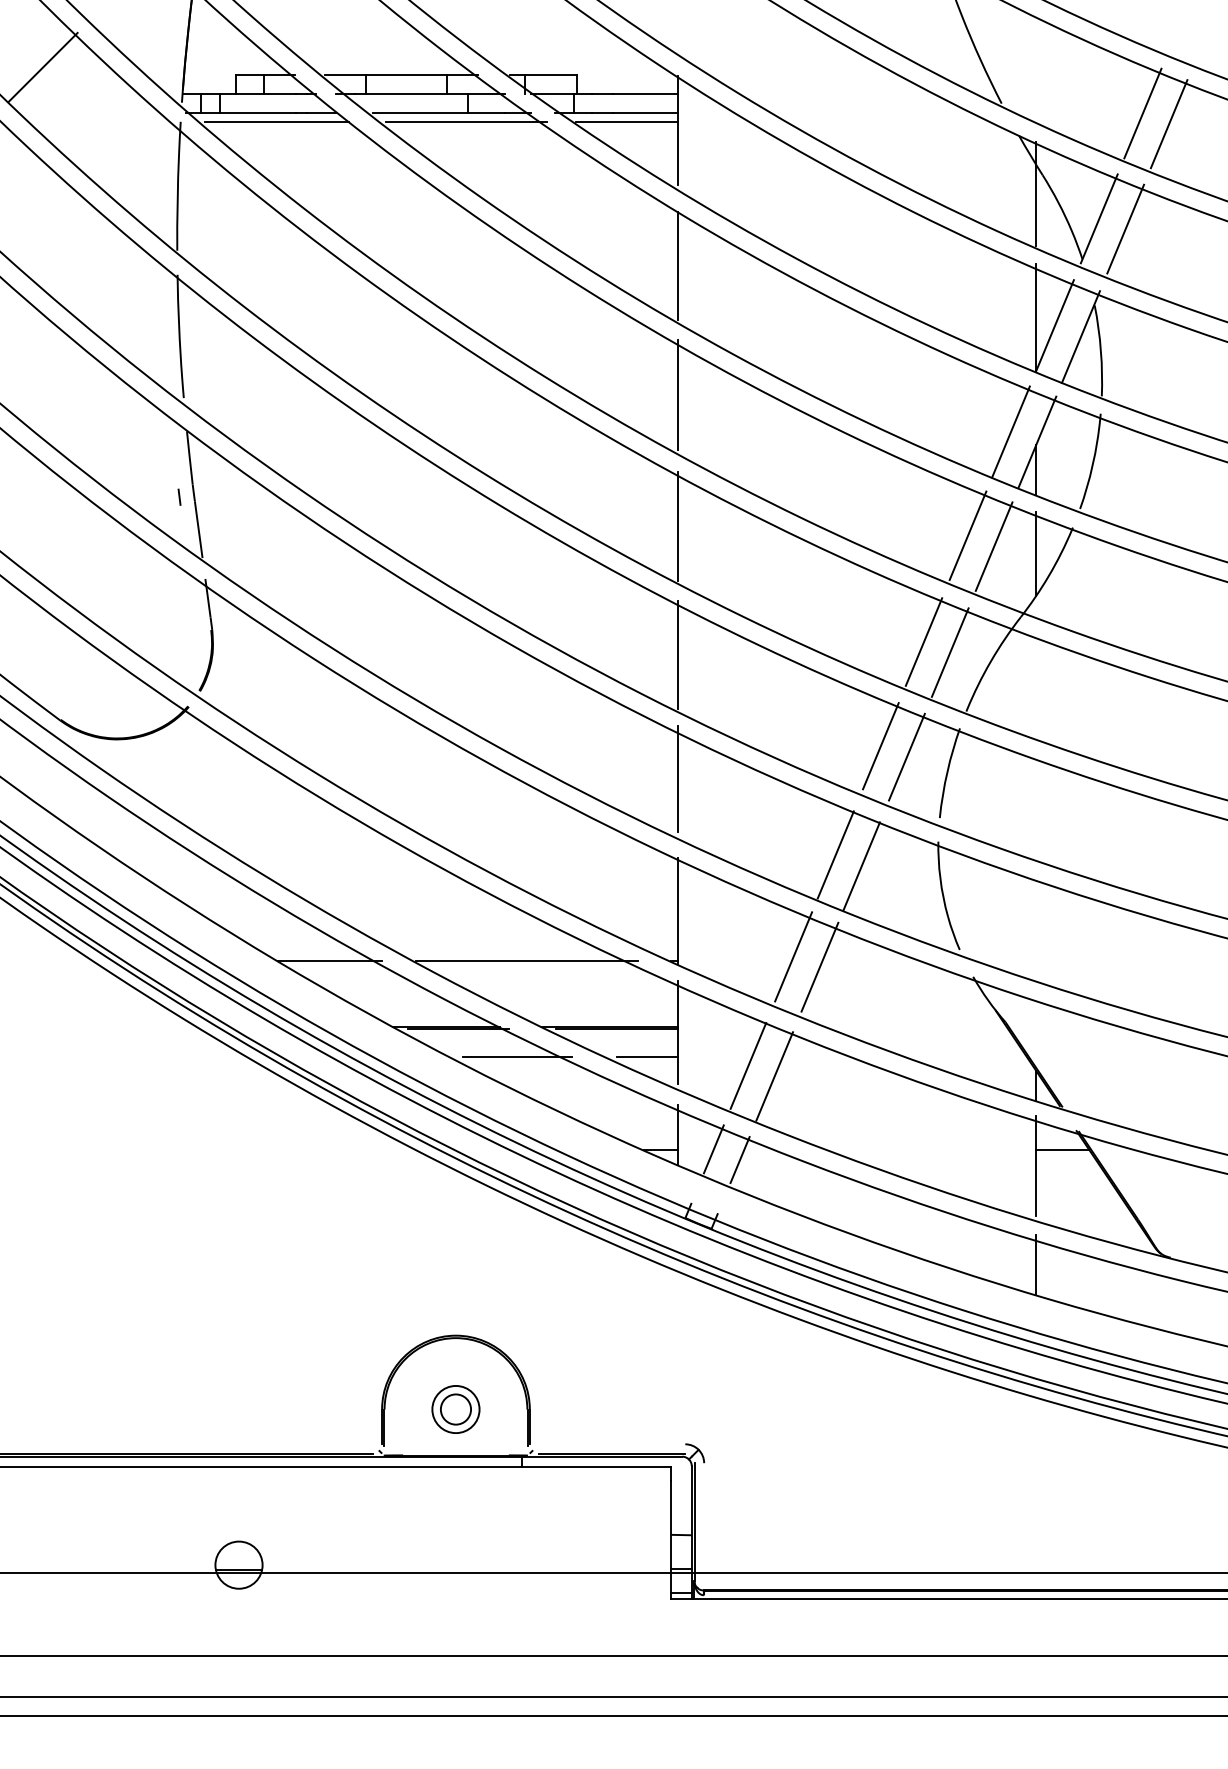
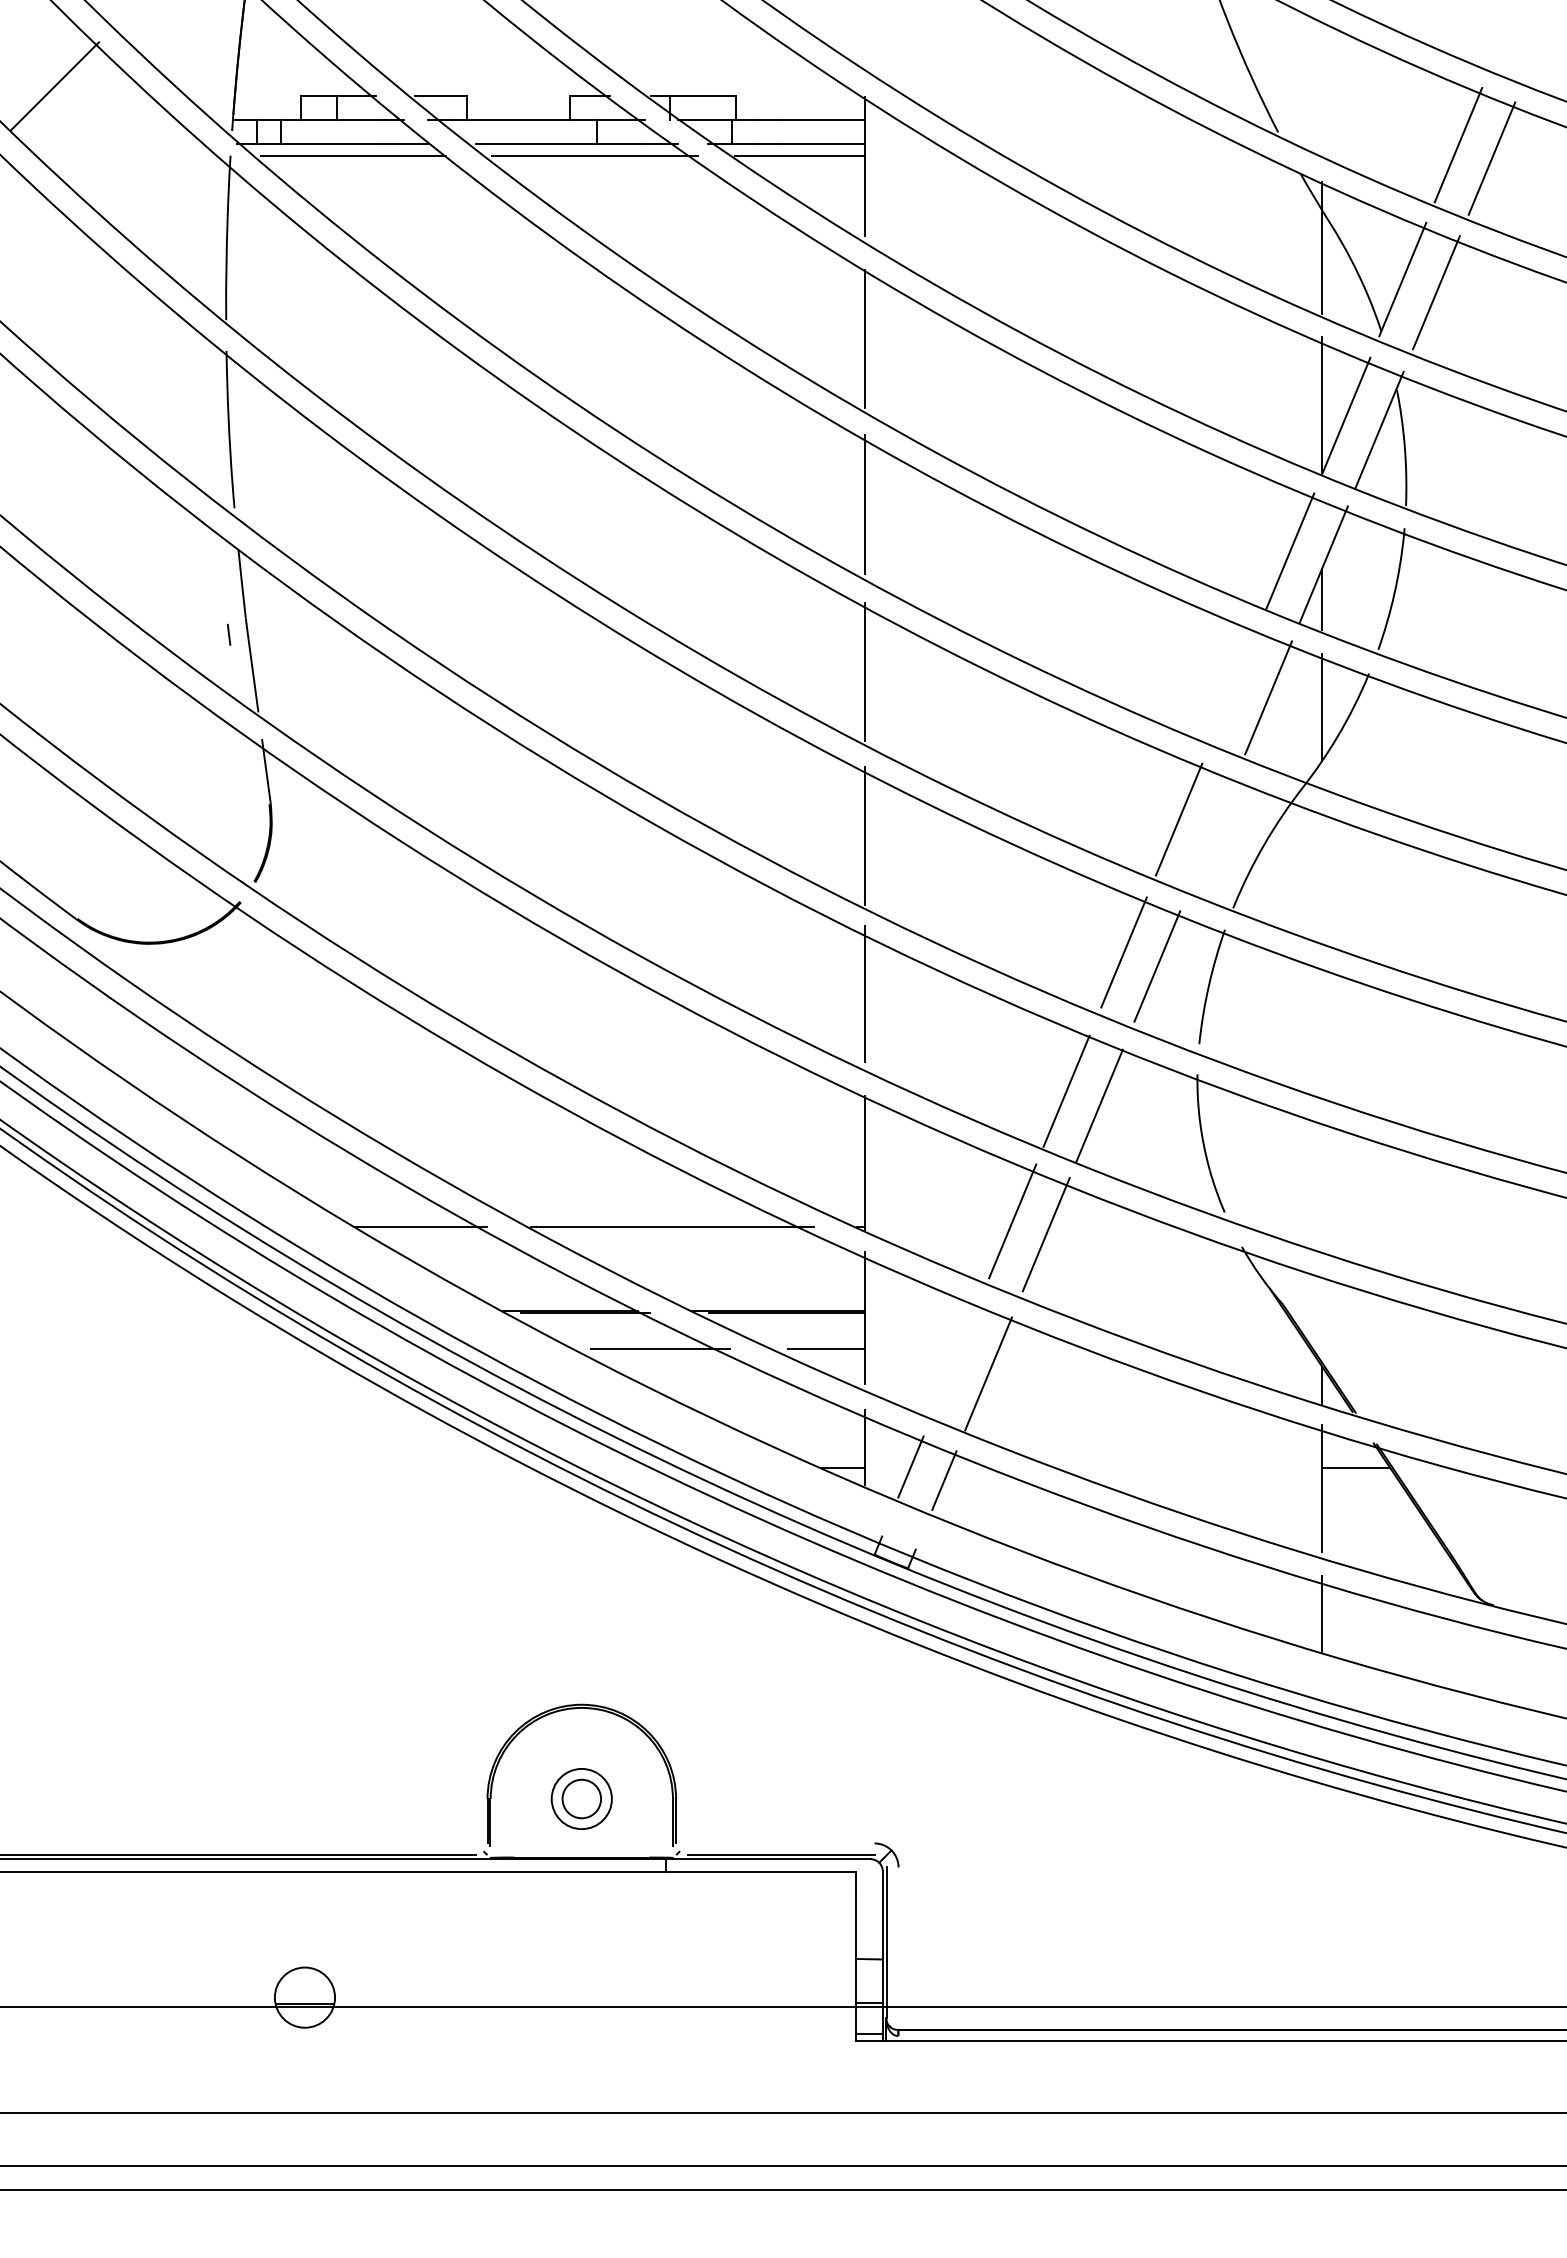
line: (406, 74) -> (518, 95), removed
line: (967, 535) -> (1234, 683), removed
line: (950, 652) -> (1212, 832), removed
line: (747, 1065) -> (954, 1360), removed

